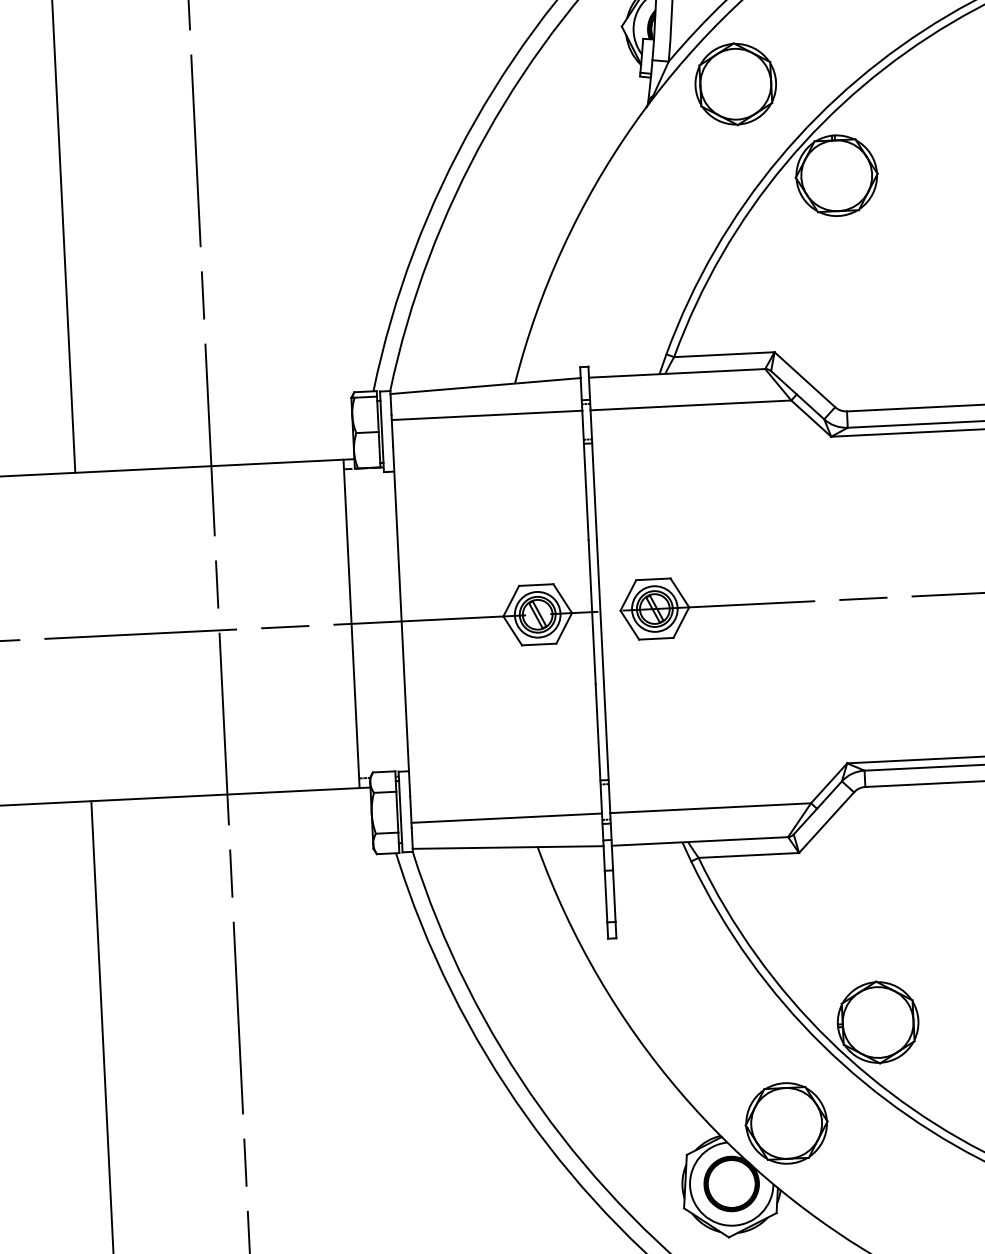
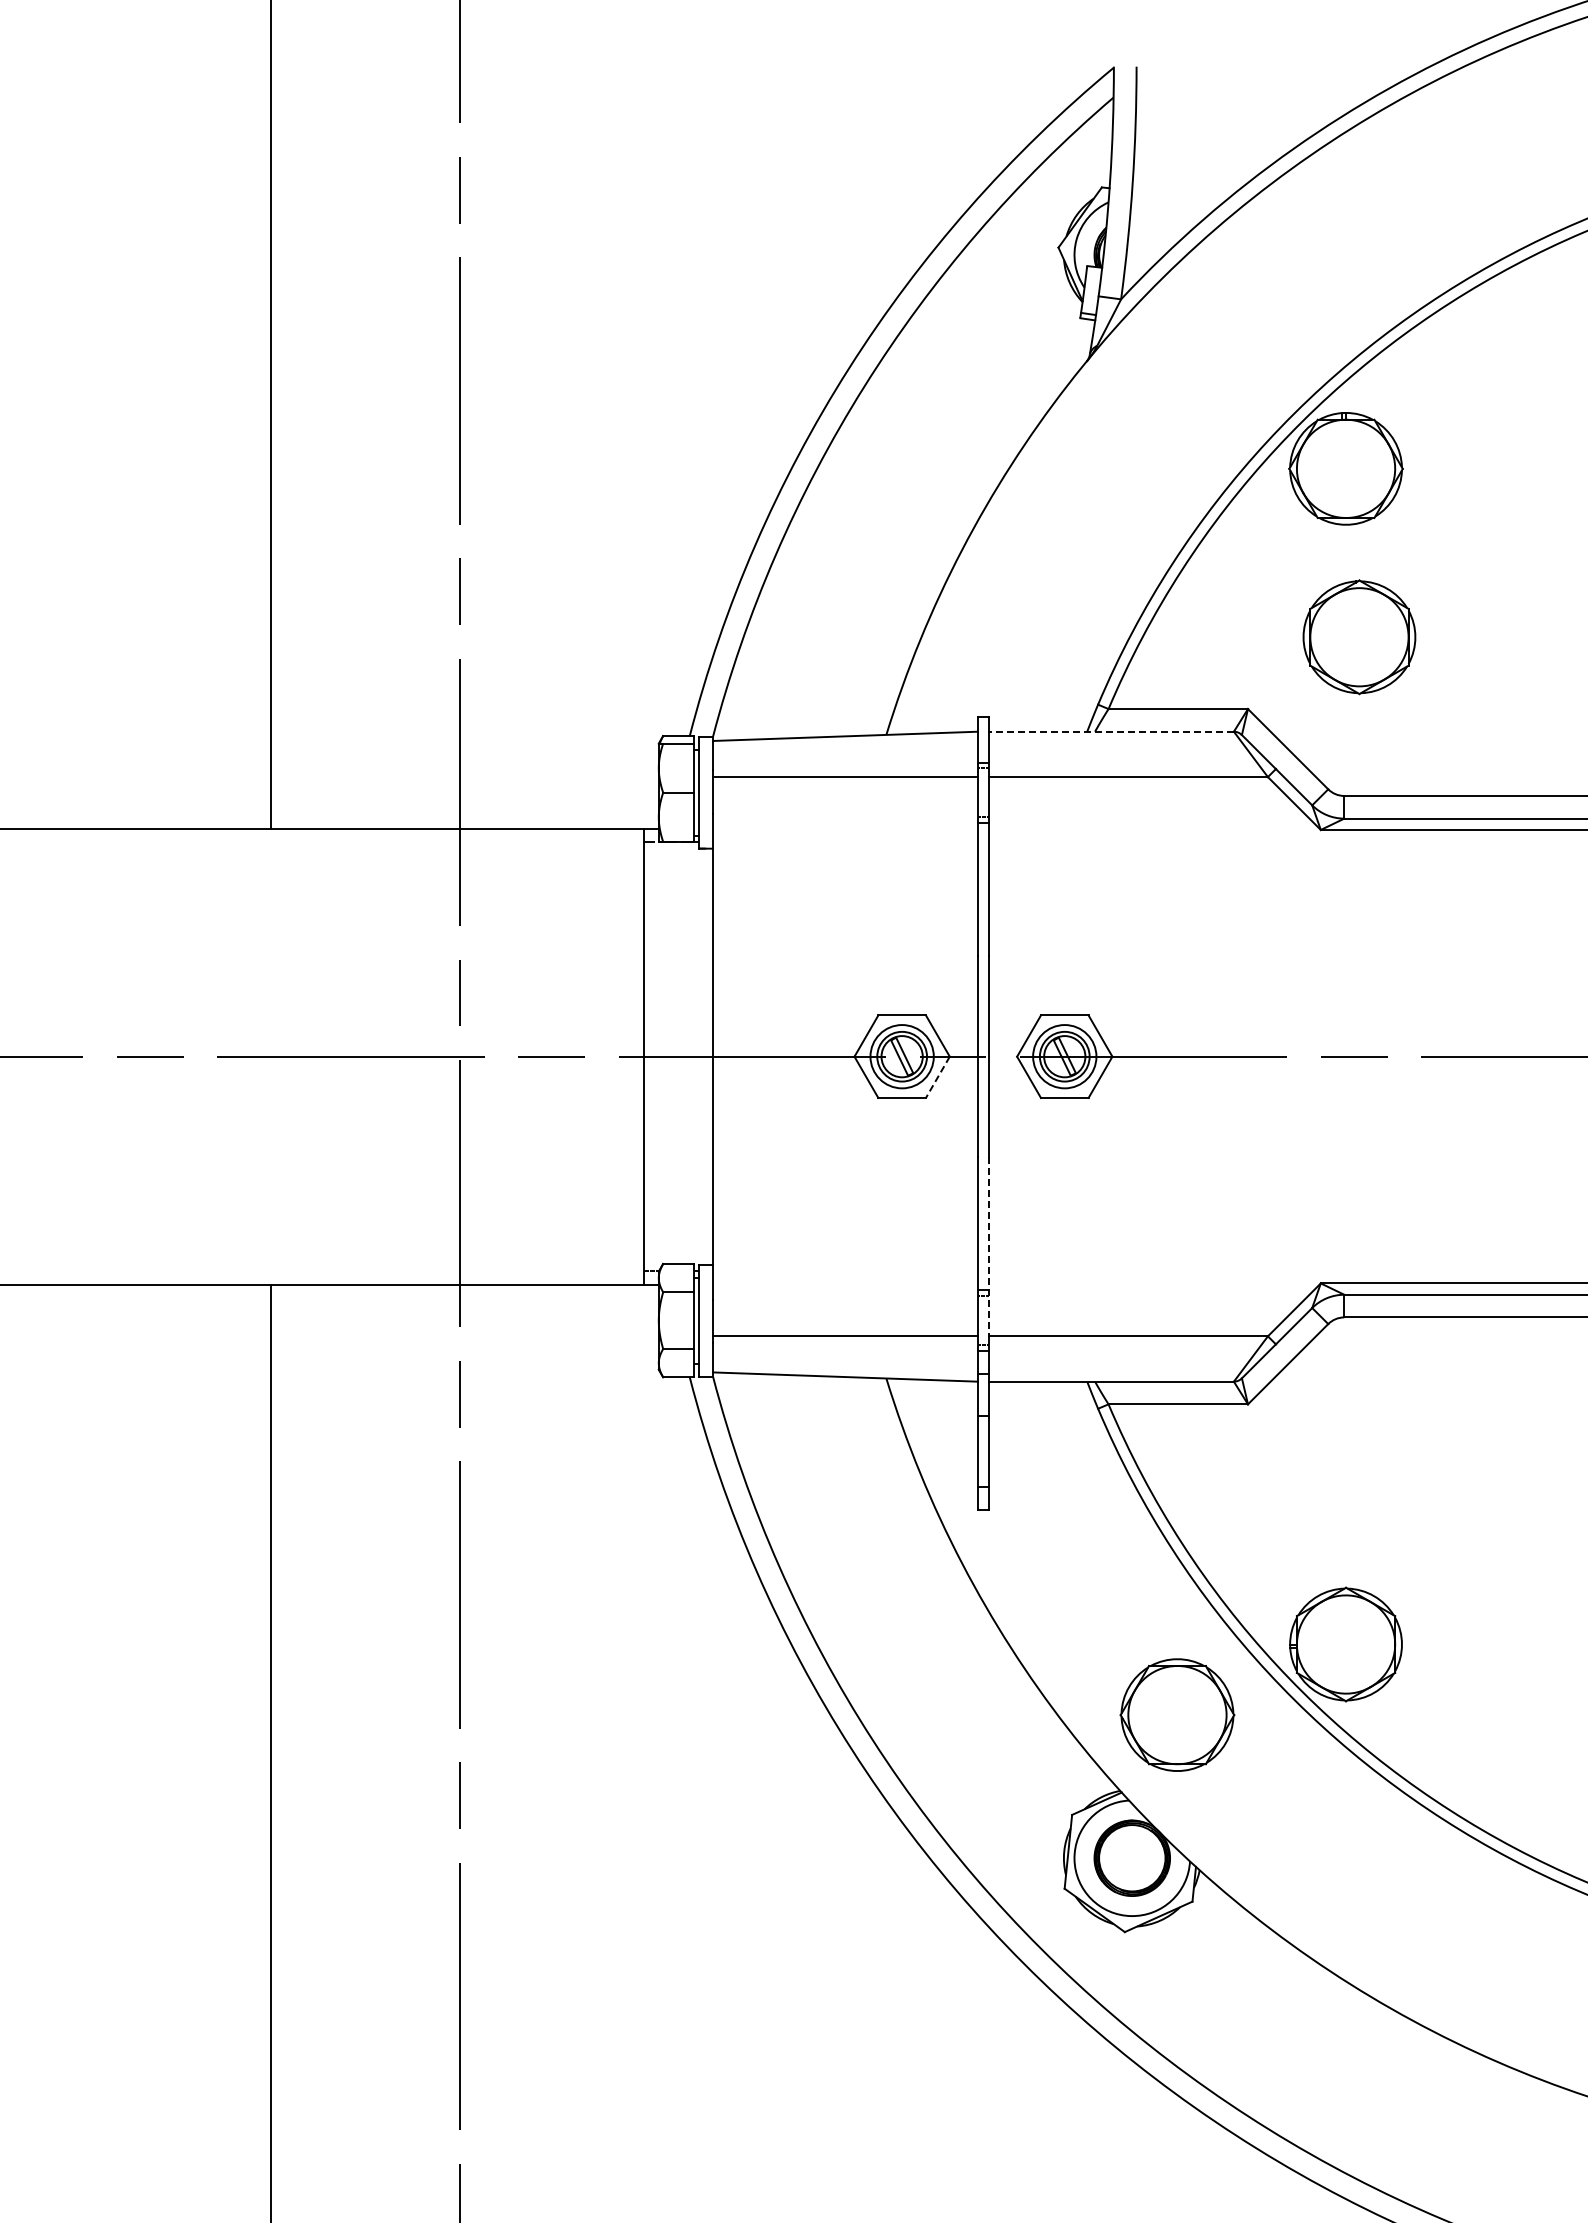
part: (735, 84) -> (1359, 637), moved
line: (677, 373) -> (1111, 731), solid -> dashed
line: (563, 628) -> (937, 1077), solid -> dashed
line: (607, 748) -> (989, 1246), solid -> dashed
part: (786, 1123) -> (1177, 1714), moved

